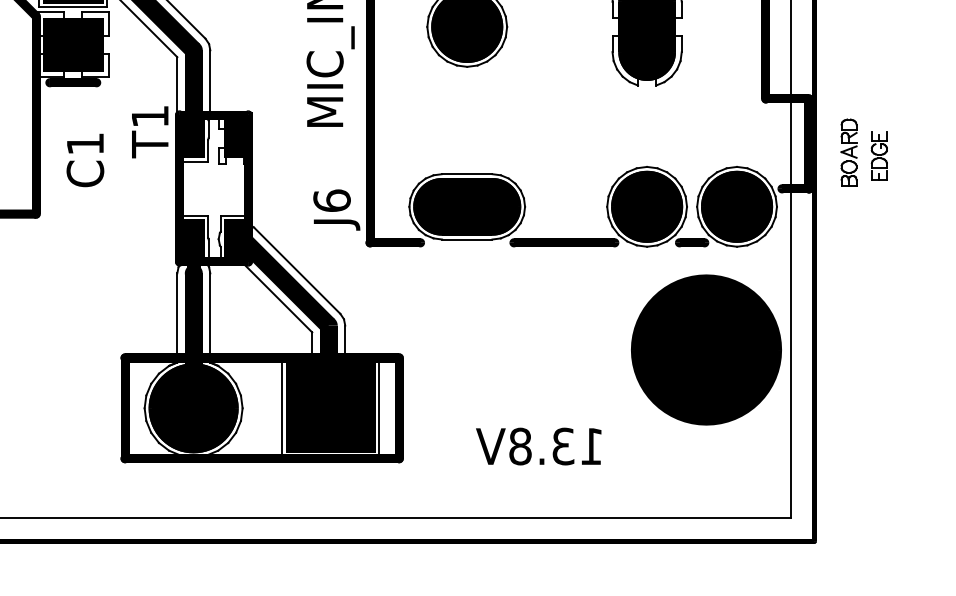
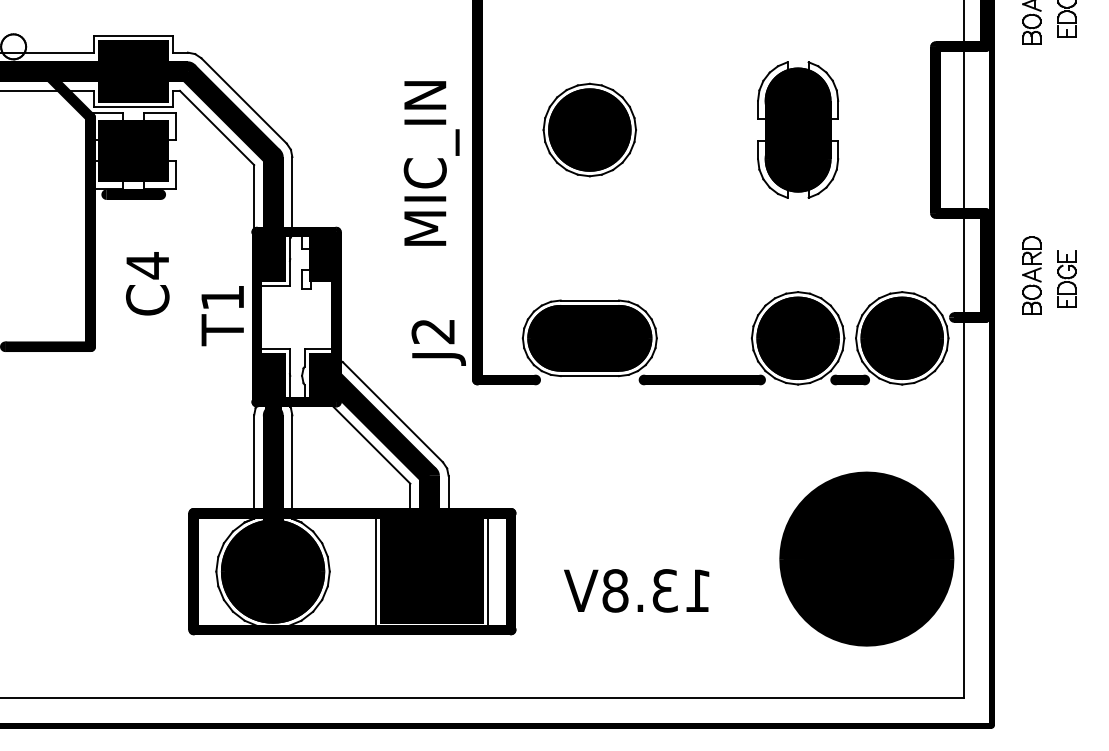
text: (149, 132) -> (222, 316), moved
text: (85, 143) -> (147, 265), C1 -> C4
text: (332, 200) -> (433, 331), J6 -> J2
part: (706, 349) -> (866, 558), moved
text: (538, 446) -> (636, 590), moved

